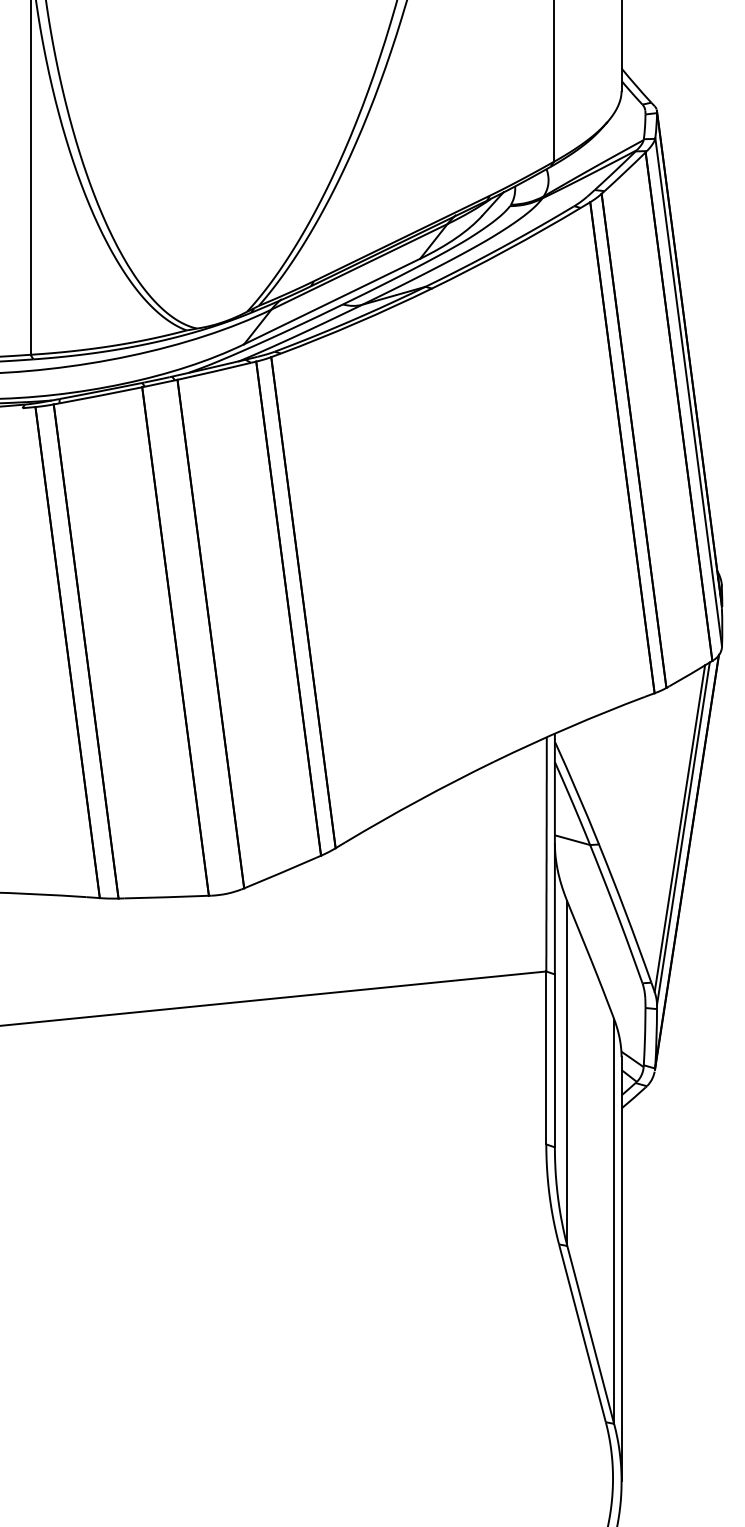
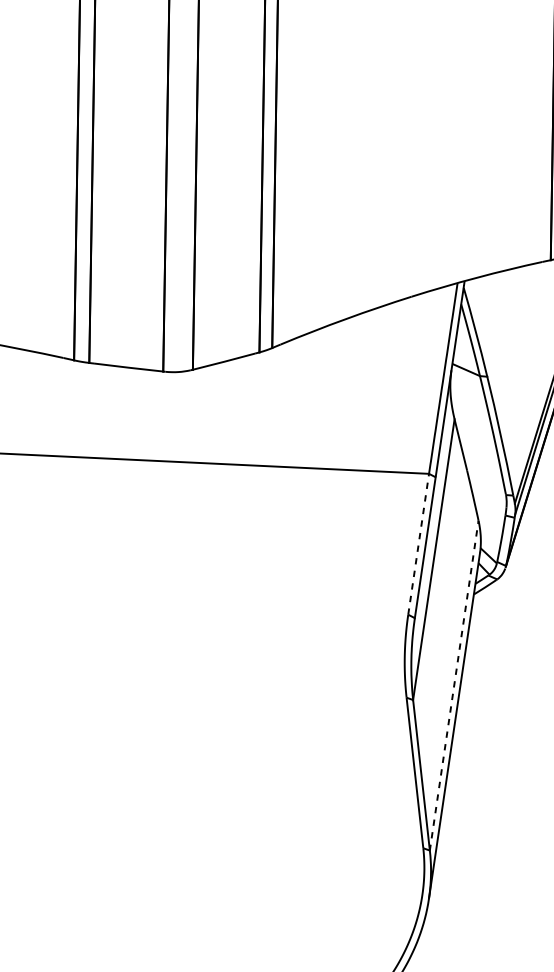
line: (546, 1057) -> (418, 543), solid -> dashed
line: (614, 1221) -> (454, 685), solid -> dashed

